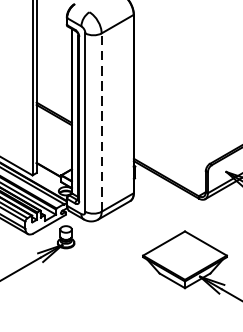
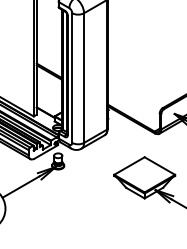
line: (102, 123) -> (84, 78), dashed -> solid

